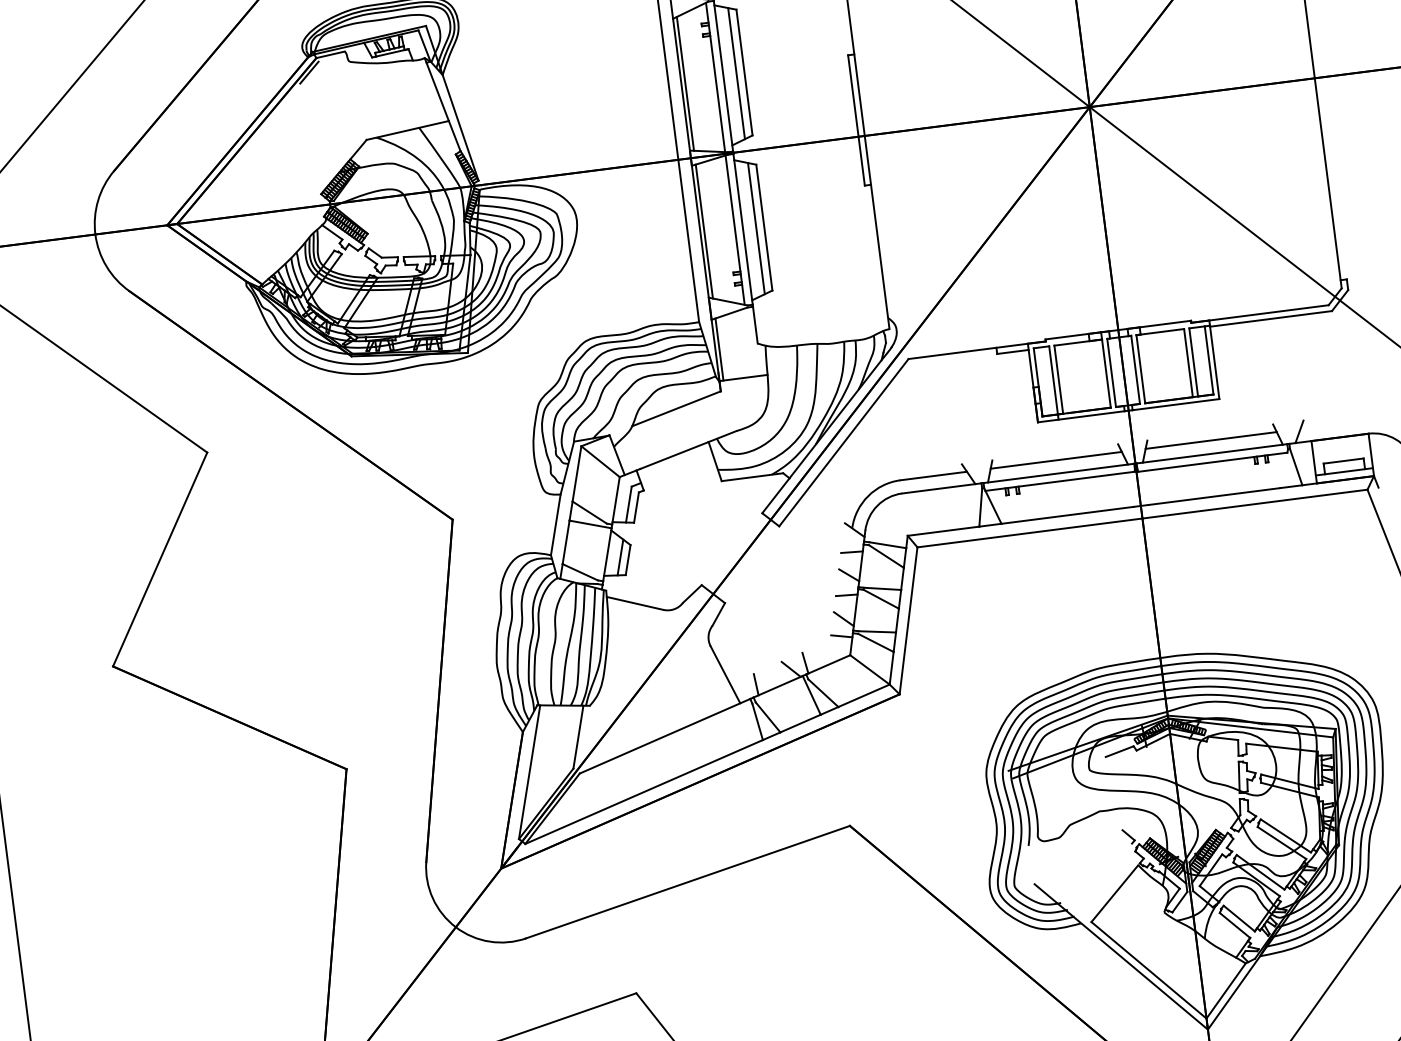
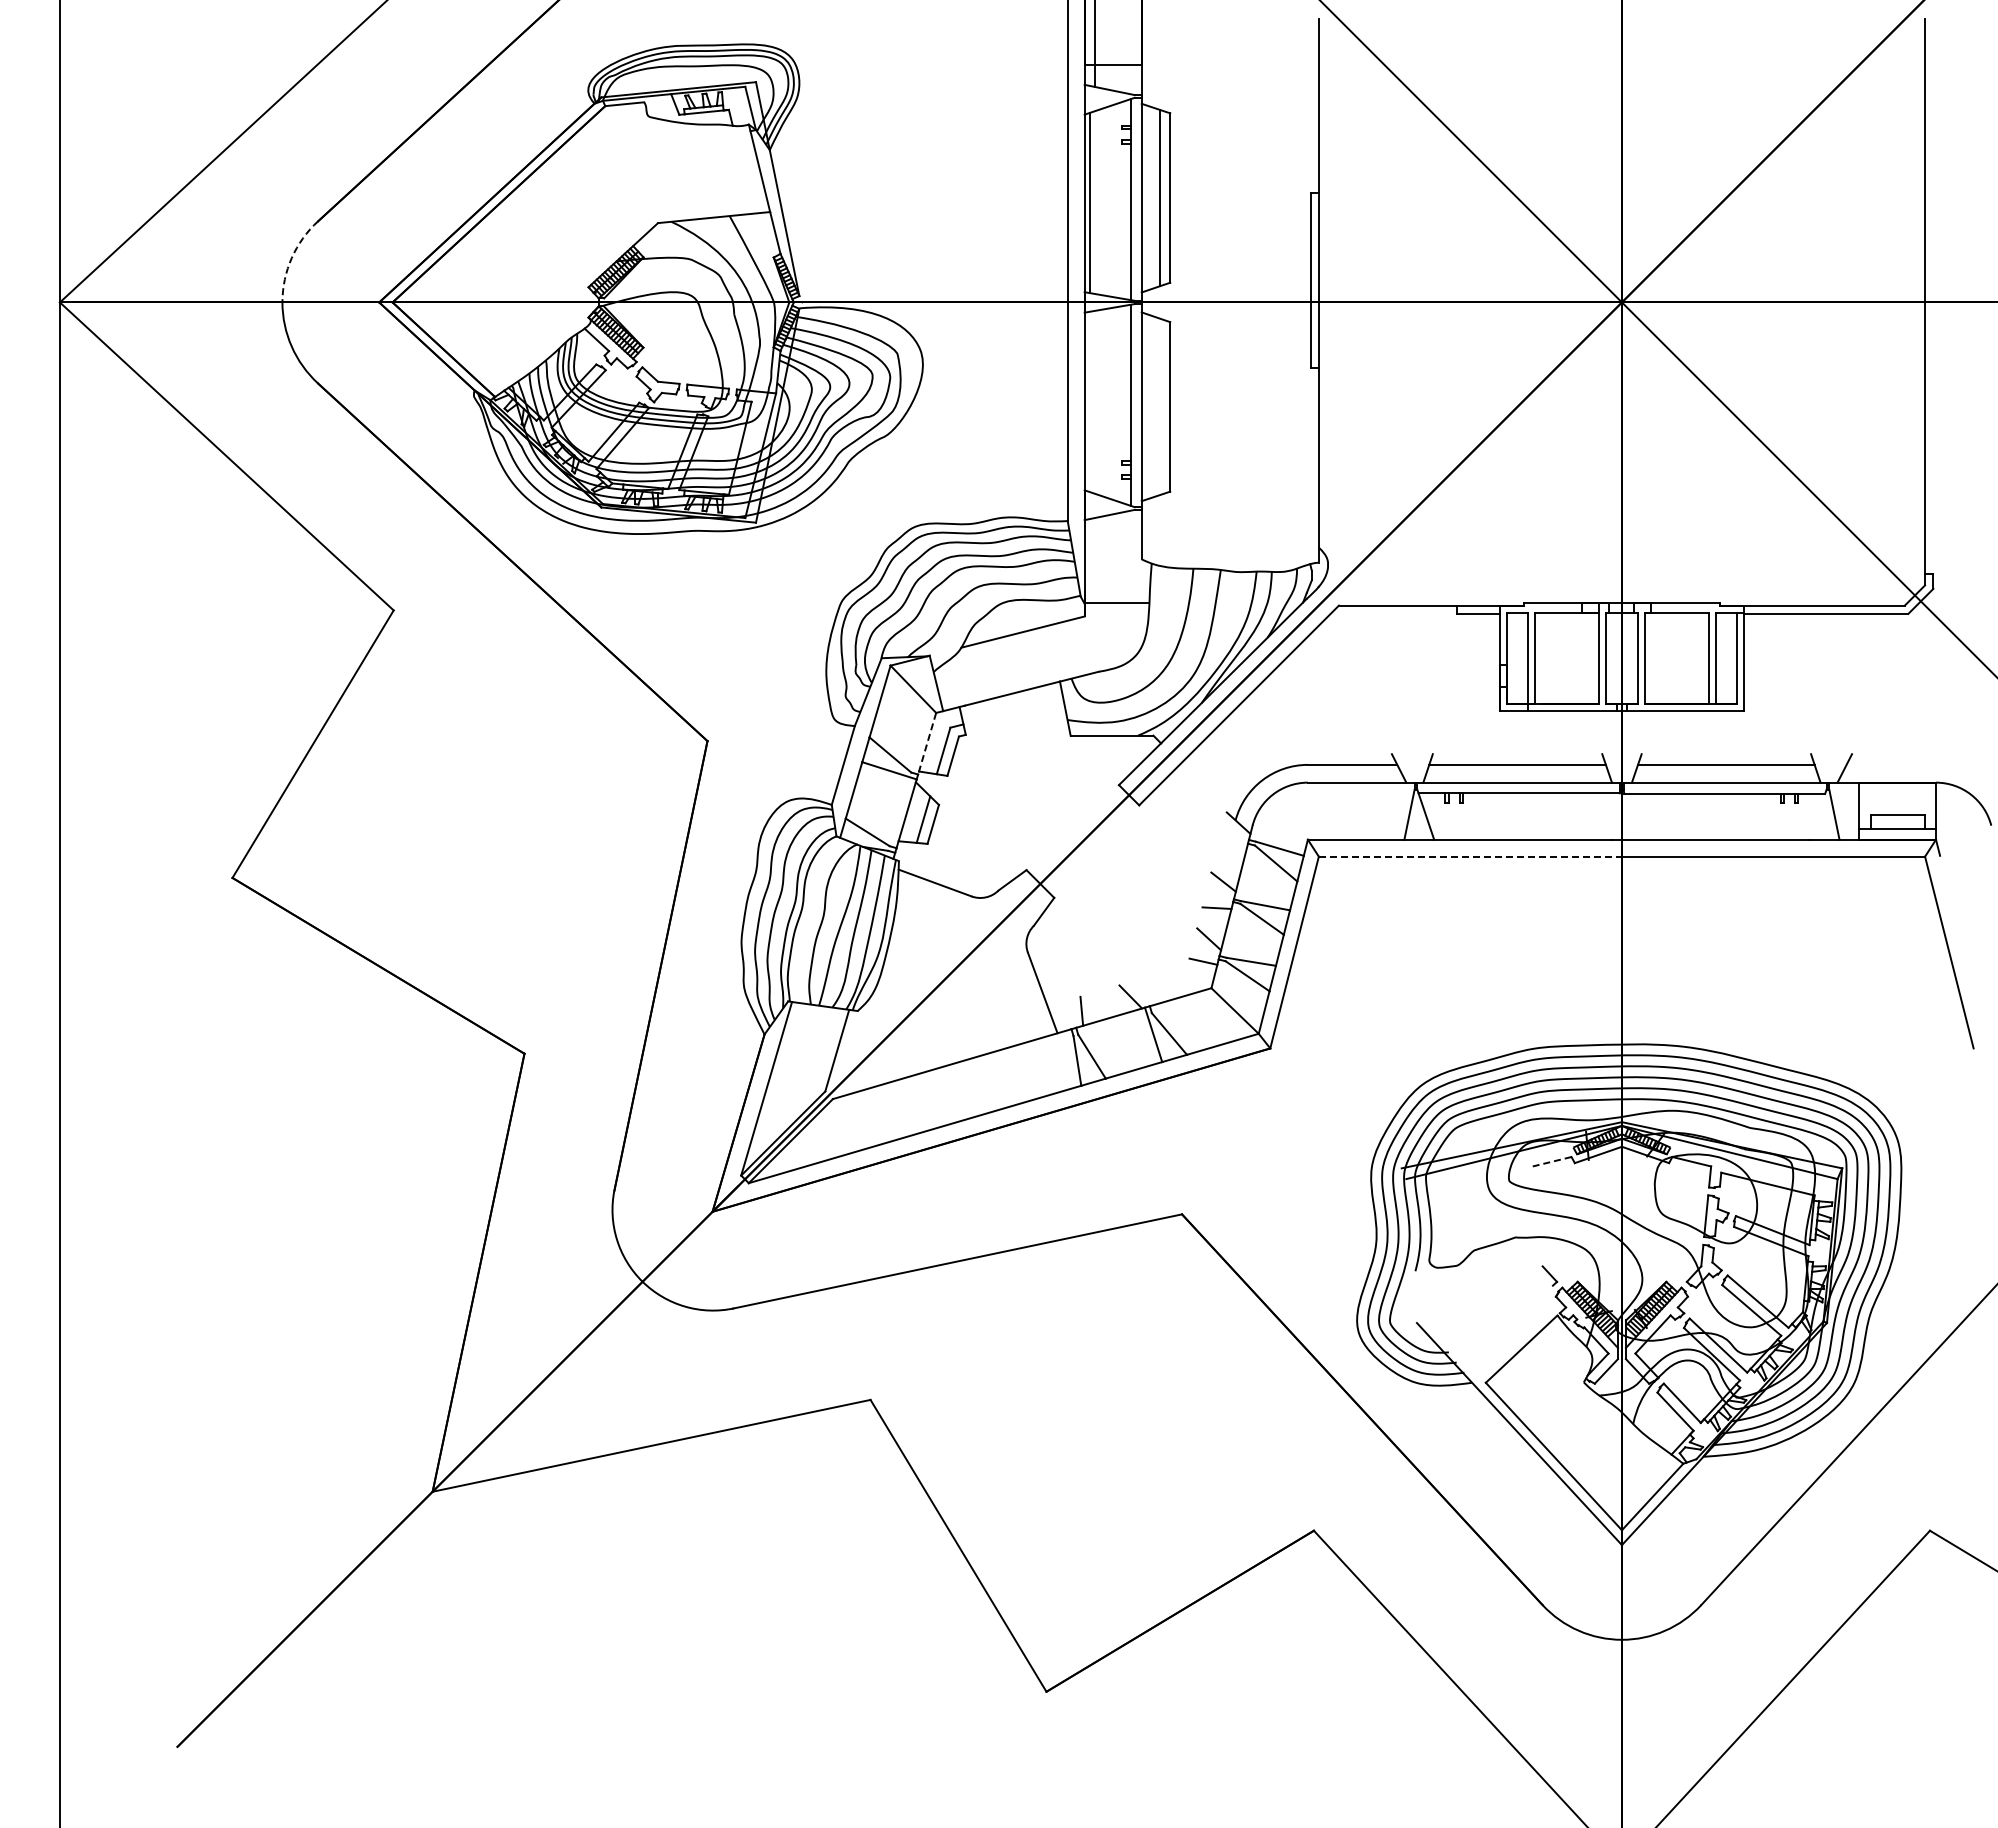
line: (309, 72) -> (593, 124), removed
arc: (97, 201) -> (291, 258), solid -> dashed
line: (756, 228) -> (1159, 406), removed
line: (704, 231) -> (1090, 401), removed
line: (719, 349) -> (1090, 560), removed
line: (616, 501) -> (927, 744), solid -> dashed
line: (1030, 532) -> (1470, 856), solid -> dashed
line: (851, 551) -> (1230, 851), removed
line: (805, 662) -> (1150, 990), removed
line: (1119, 751) -> (1552, 1161), solid -> dashed

